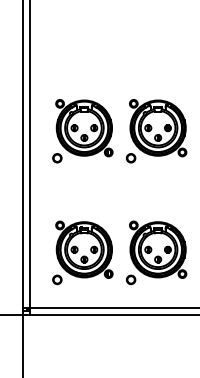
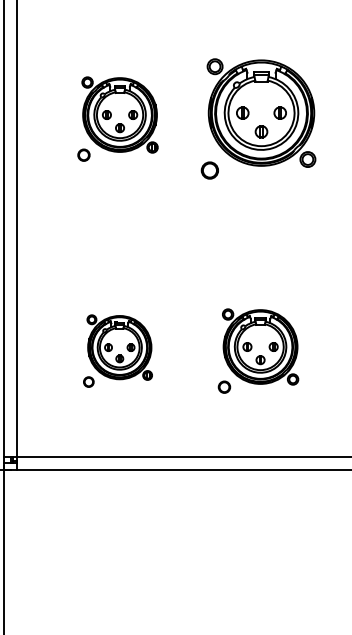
part: (82, 131) -> (117, 119), size x0.7
part: (82, 252) -> (117, 350), size x0.6
part: (156, 252) -> (258, 350), size x0.7

